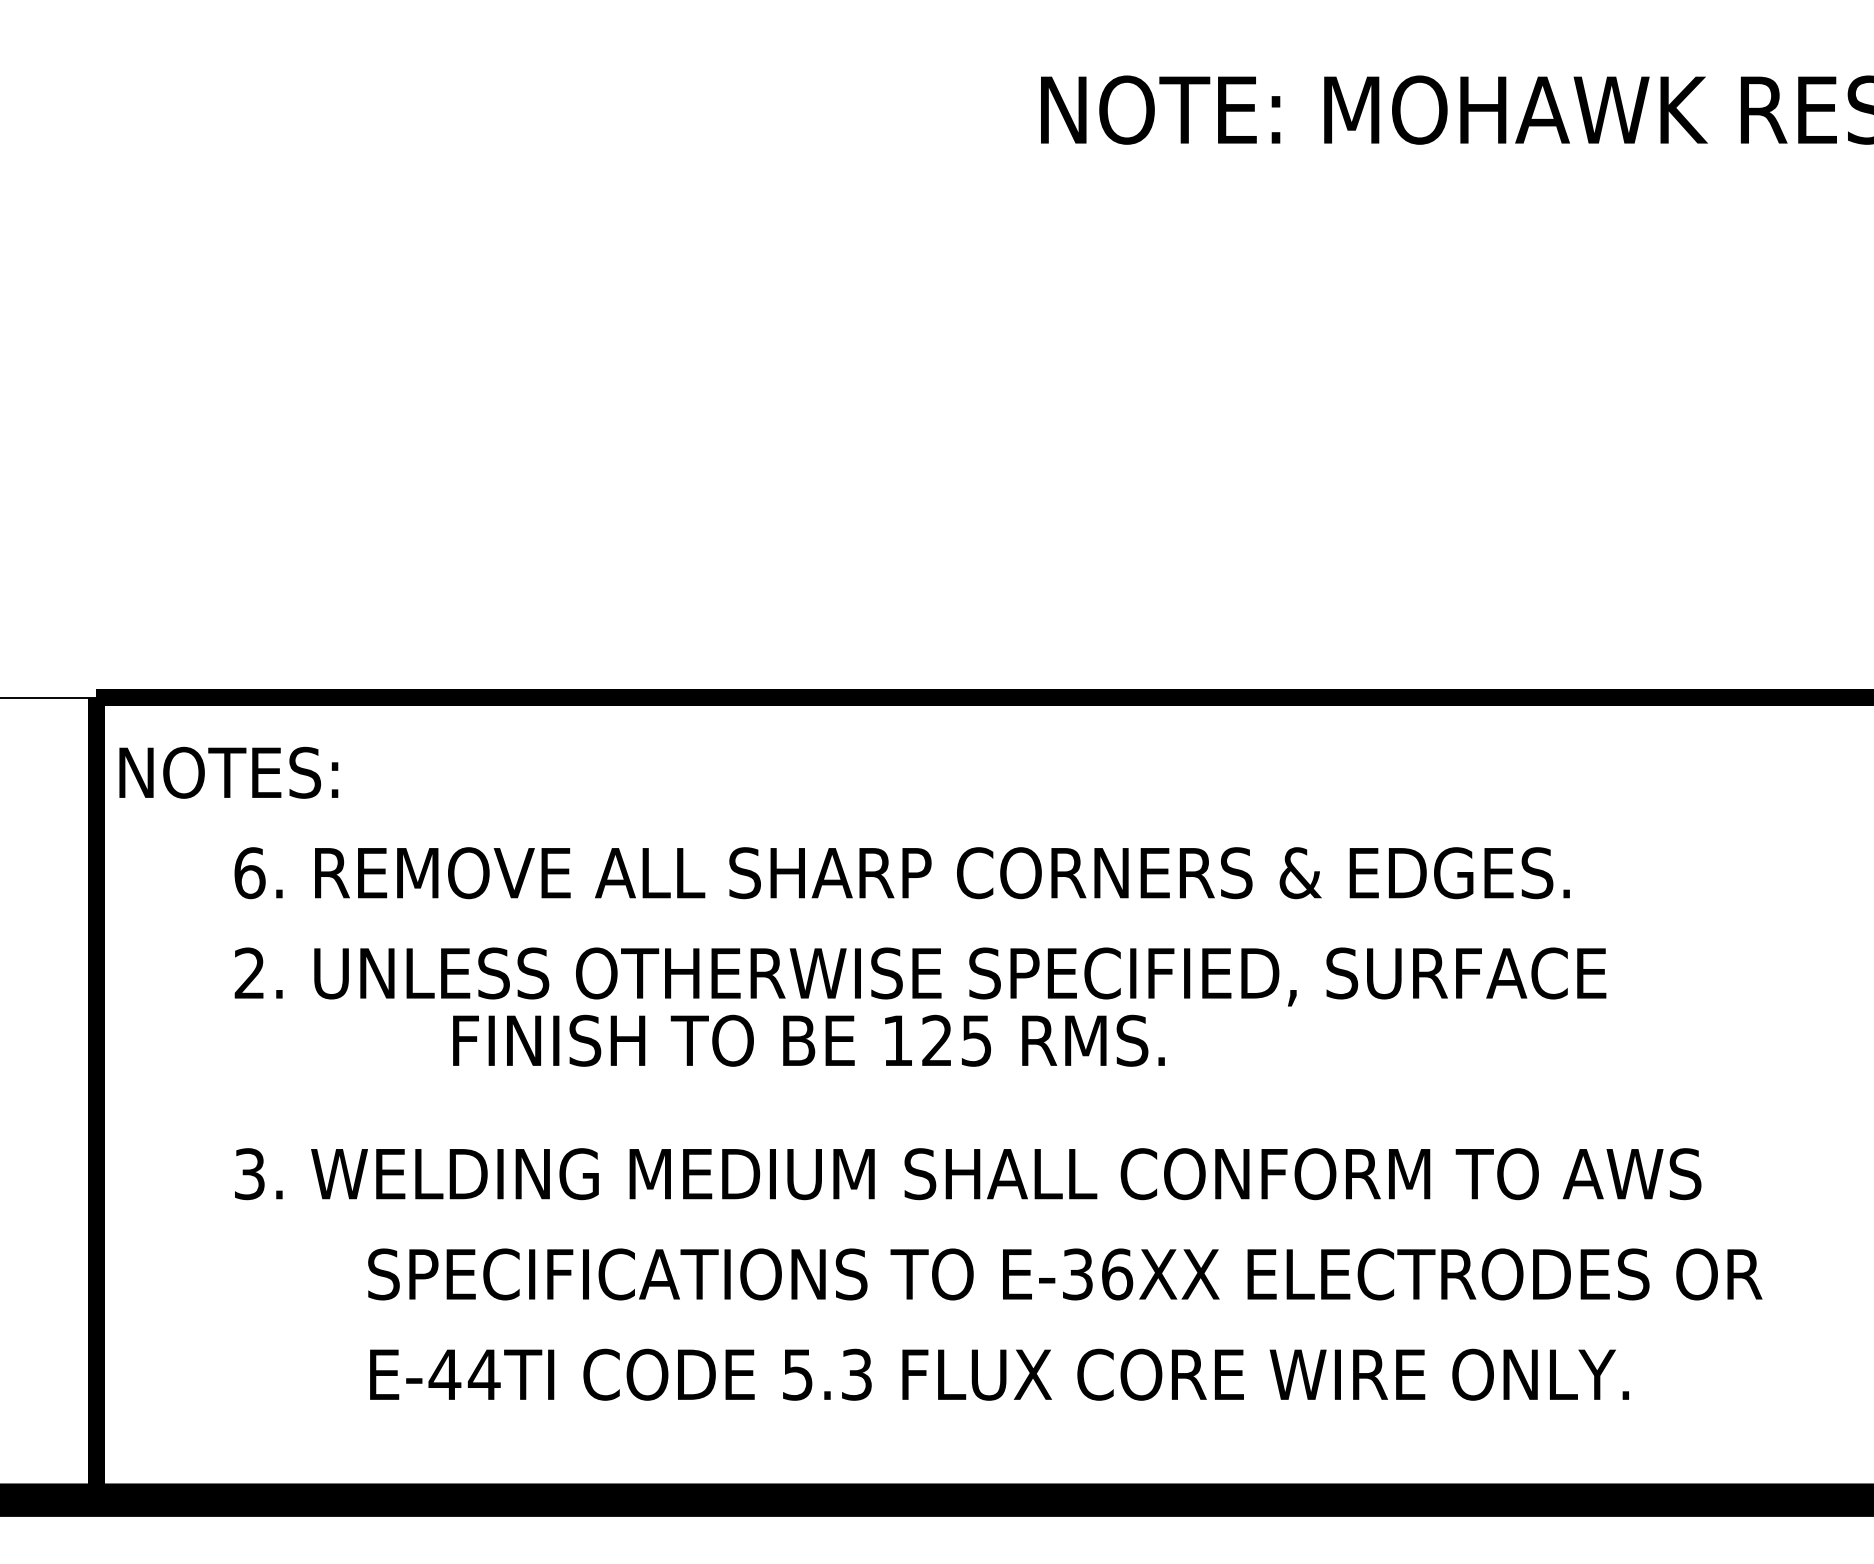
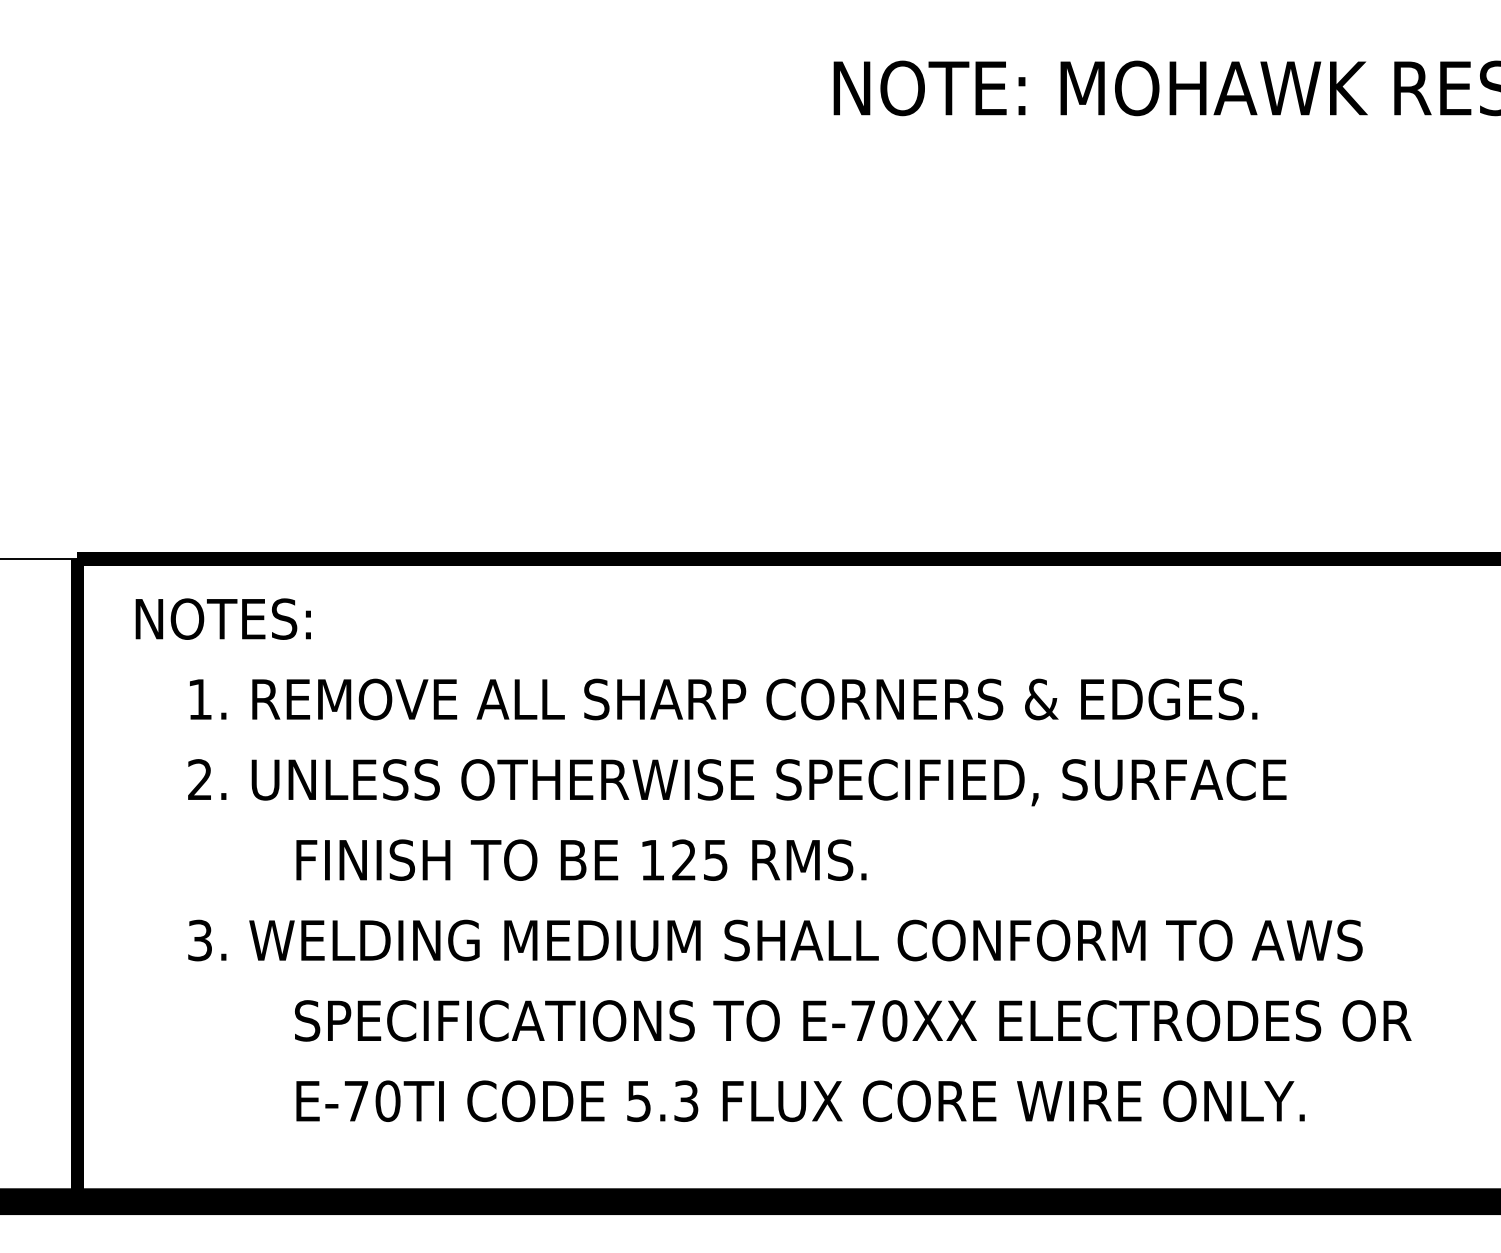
text: (228, 772) -> (223, 618), moved
text: (249, 873) -> (199, 699), 6. -> 1.
text: (808, 1040) -> (581, 859), moved
text: (1098, 1274) -> (879, 1020), E-36XX -> E-70XX
text: (464, 1374) -> (372, 1101), E-44TI -> E-70TI

